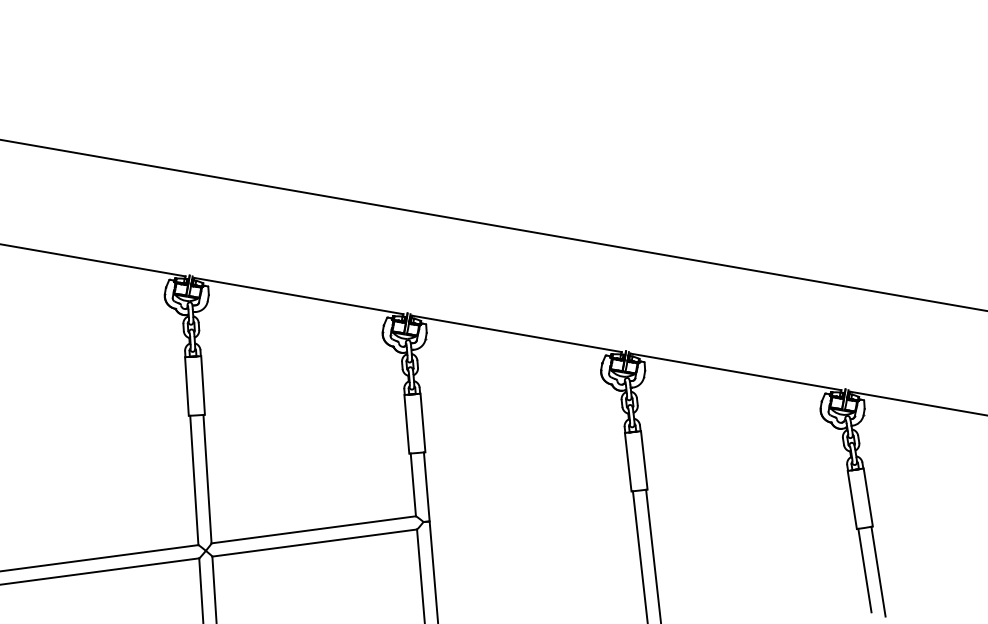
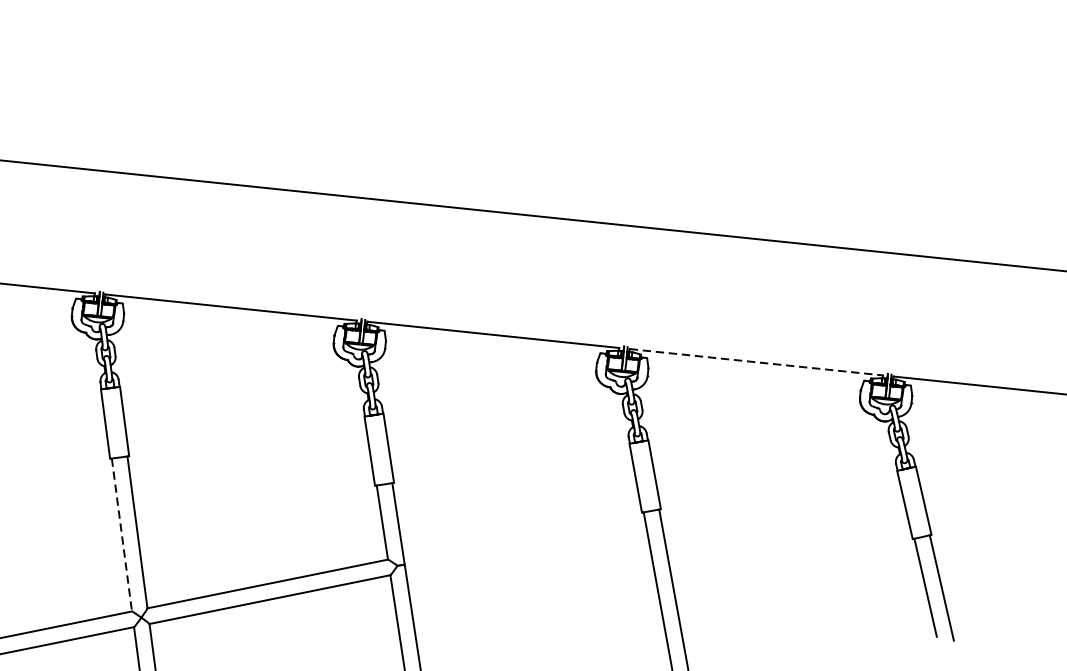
line: (735, 371) -> (755, 361), solid -> dashed
line: (194, 480) -> (122, 535), solid -> dashed

